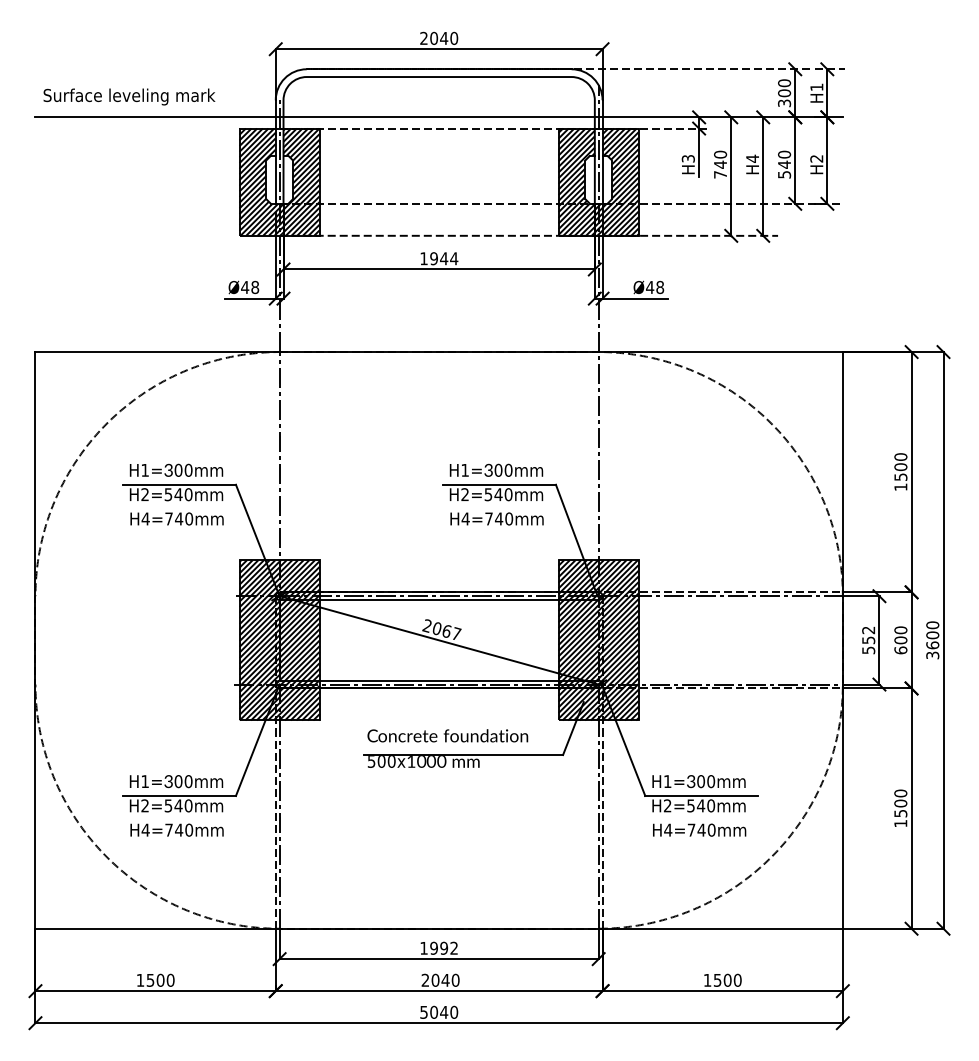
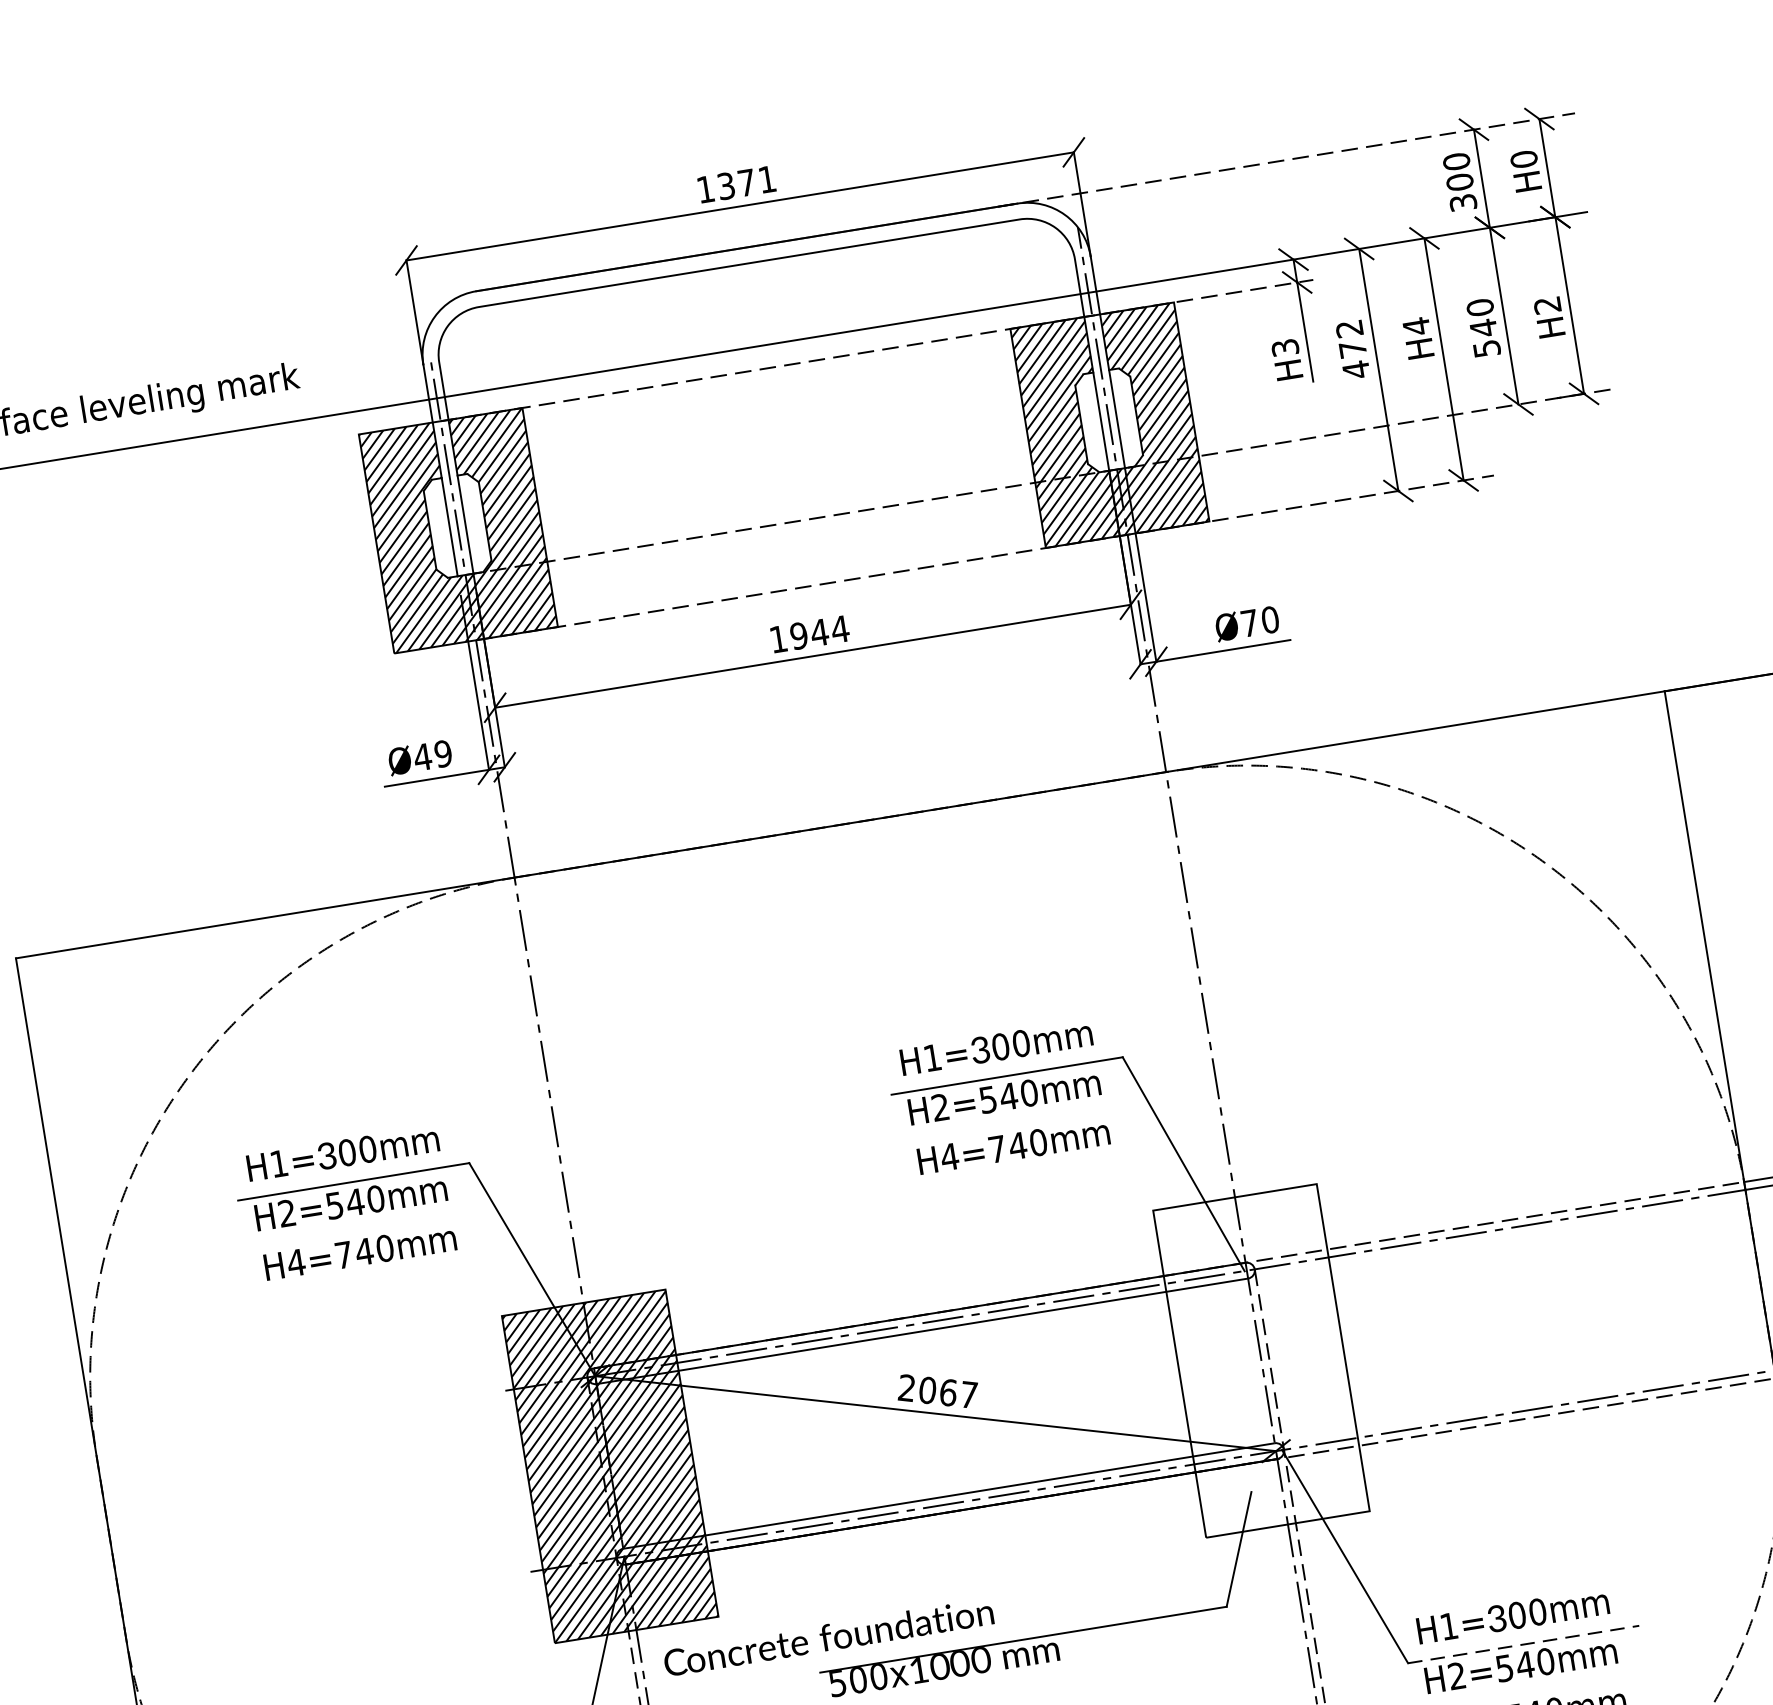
text: (439, 37) -> (736, 182), 2040 -> 1371
text: (816, 87) -> (1523, 159), H1 -> H0
text: (720, 164) -> (1352, 348), 740 -> 472
text: (255, 287) -> (443, 753), Ø48 -> Ø49
text: (655, 287) -> (1260, 621), Ø48 -> Ø70
hatch: (598, 640) -> (1261, 1361), removed
text: (447, 735) -> (827, 1636), moved
line: (701, 795) -> (1522, 1643), solid -> dashed

